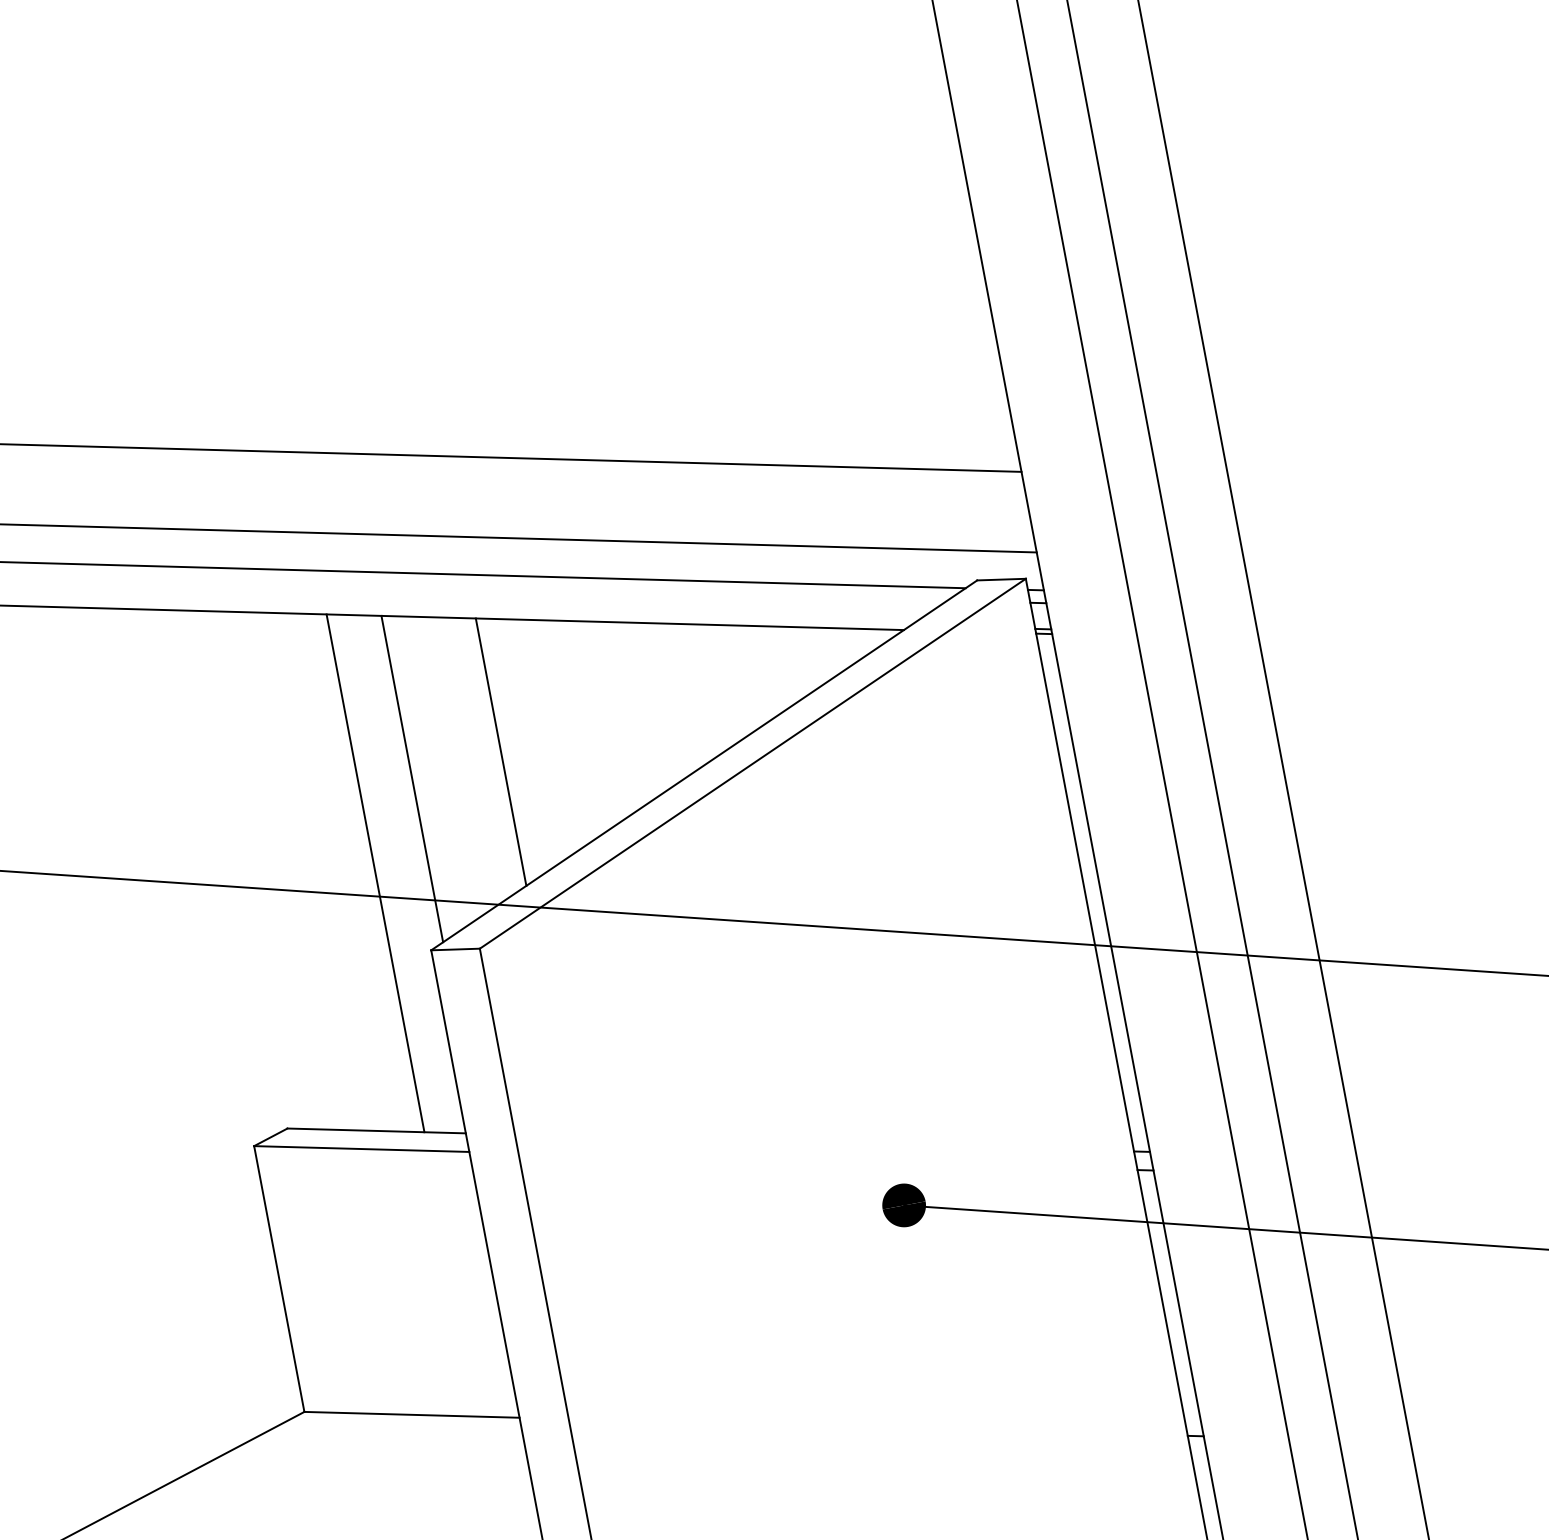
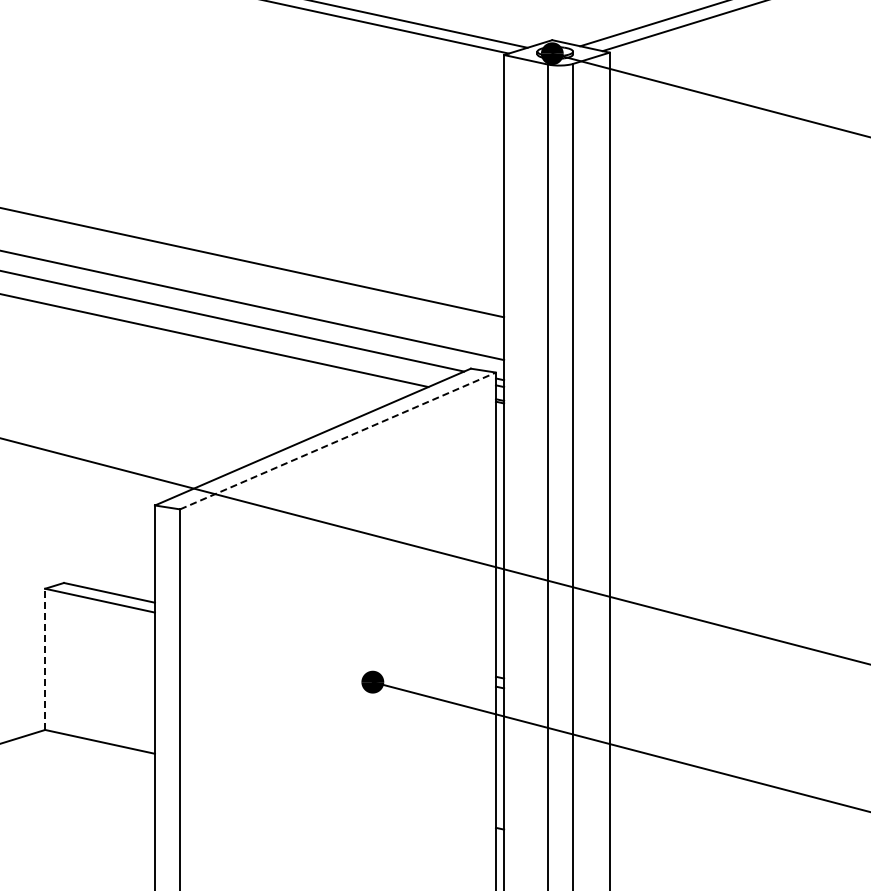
line: (501, 751) -> (210, 410), removed
line: (753, 762) -> (338, 440), solid -> dashed
line: (411, 778) -> (161, 415), removed
line: (374, 873) -> (133, 460), removed
line: (279, 1279) -> (45, 659), solid -> dashed

